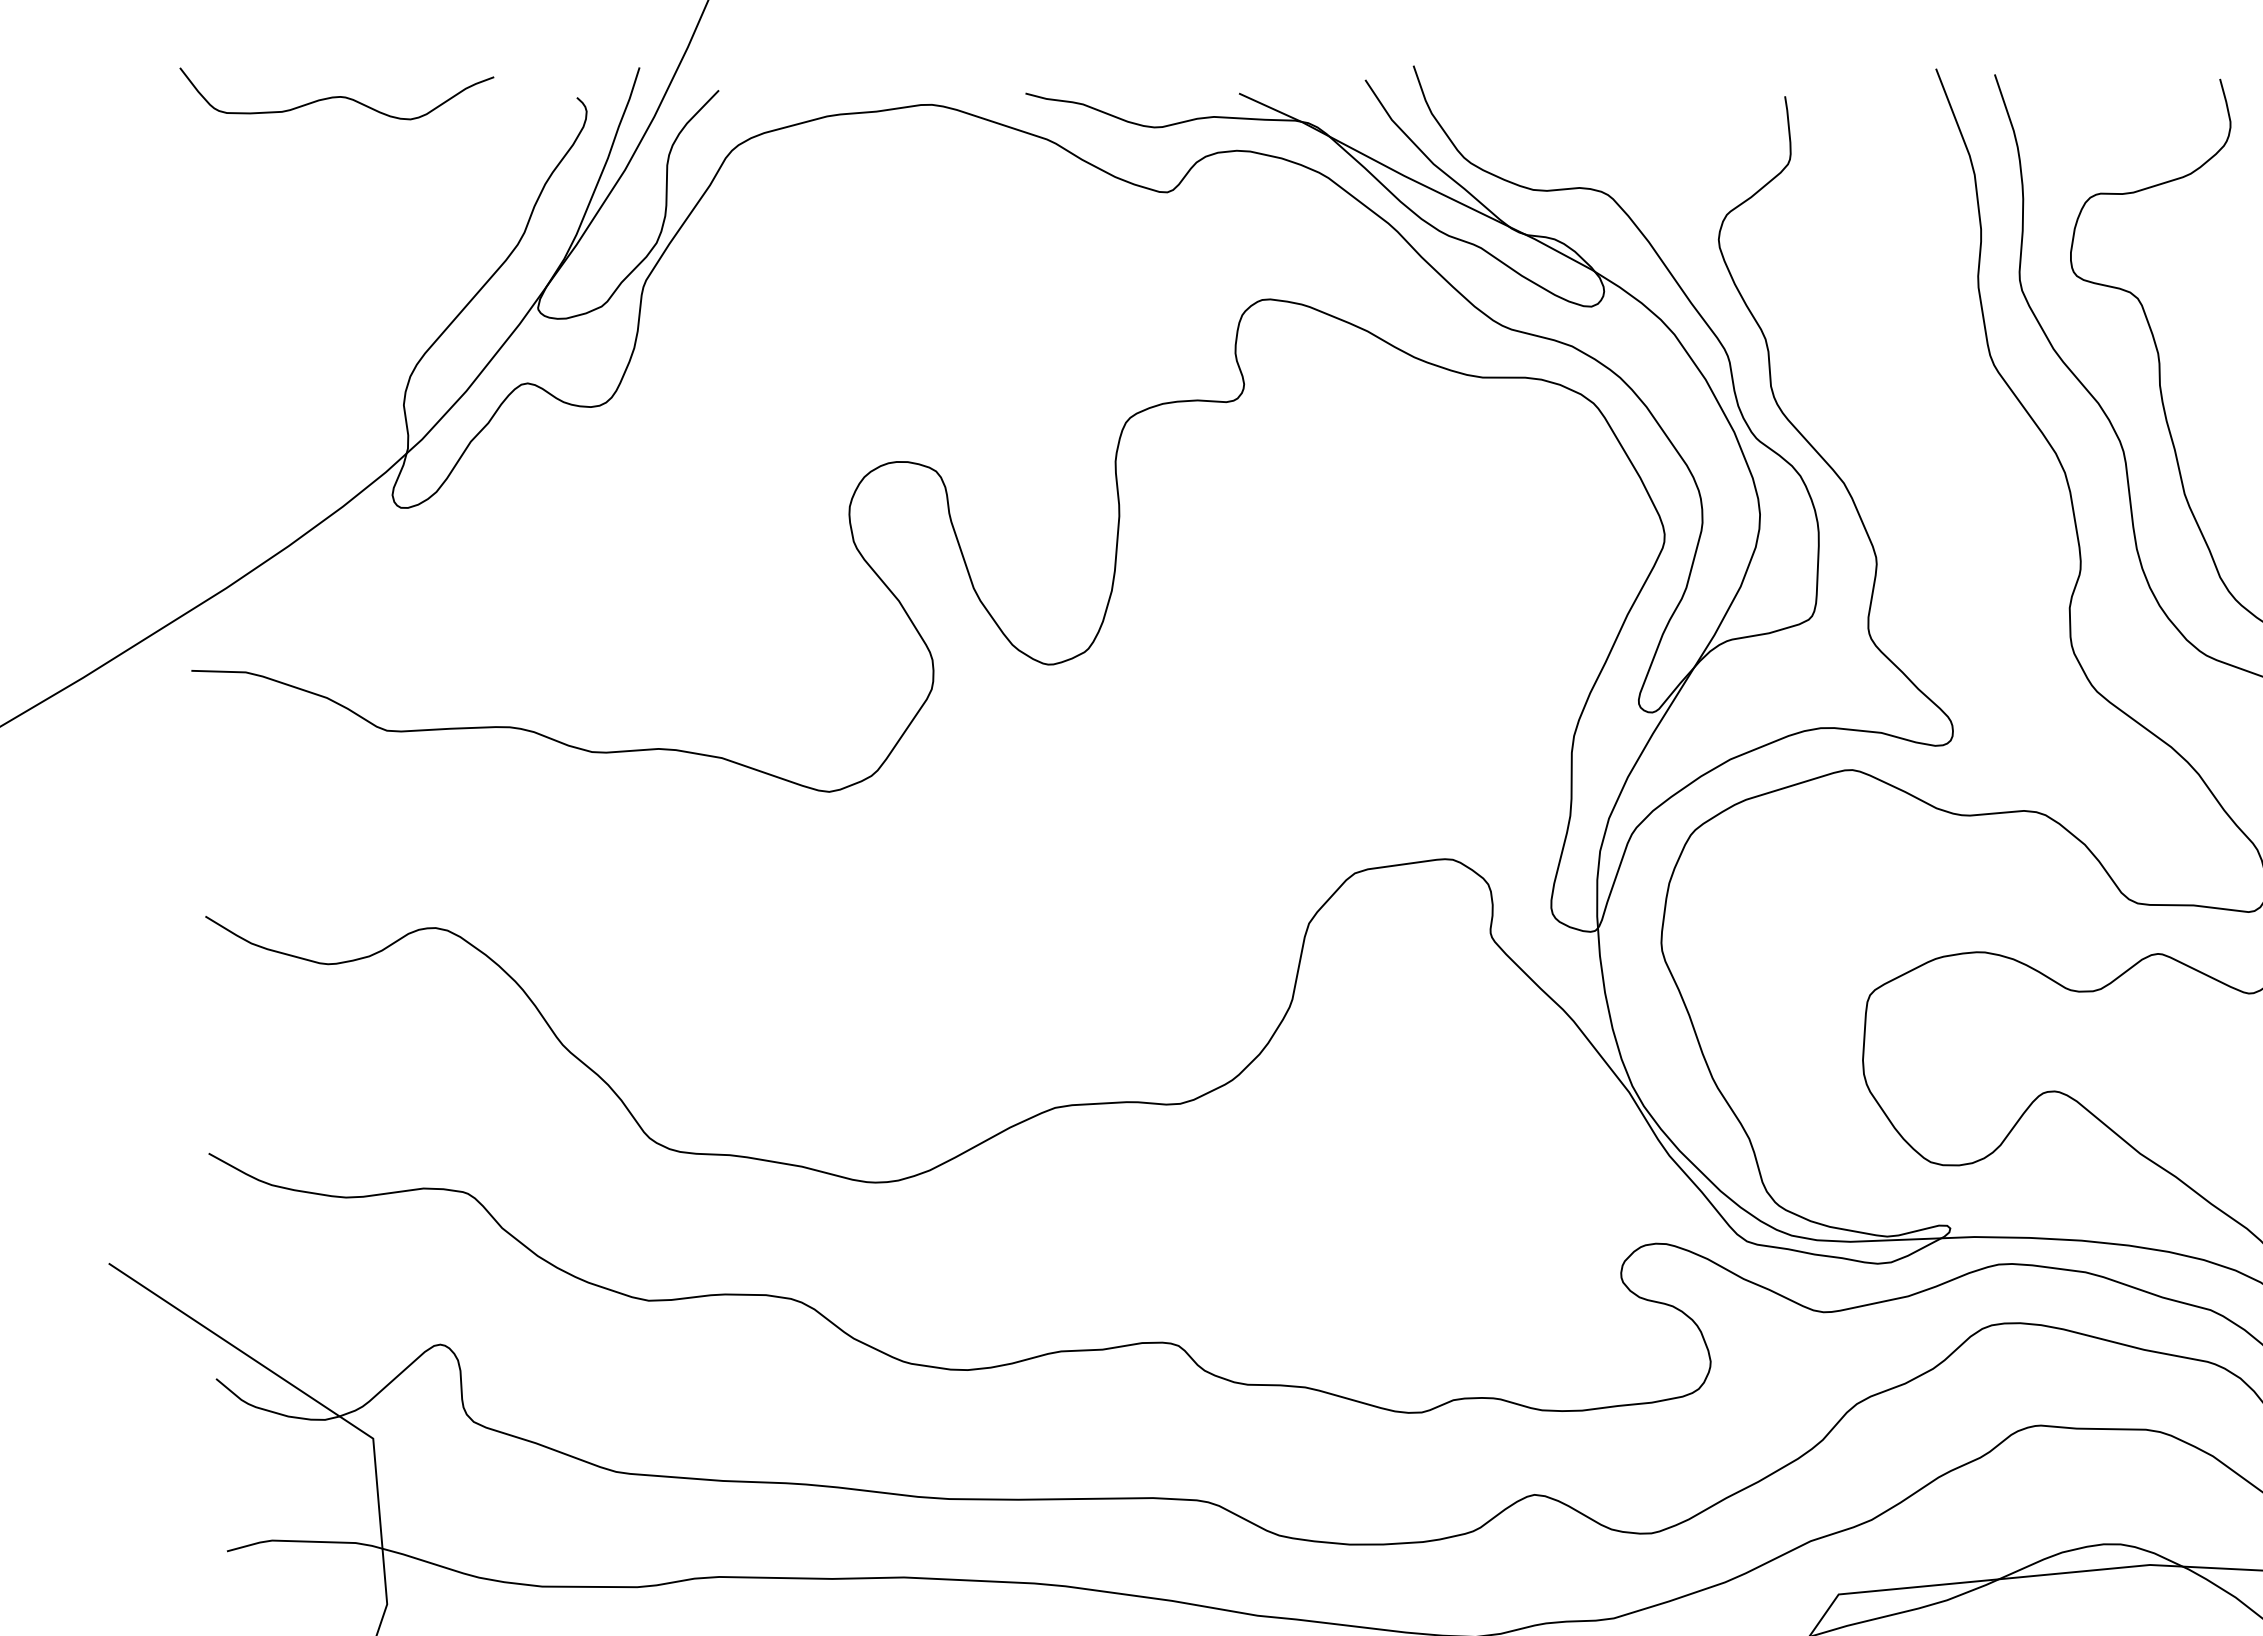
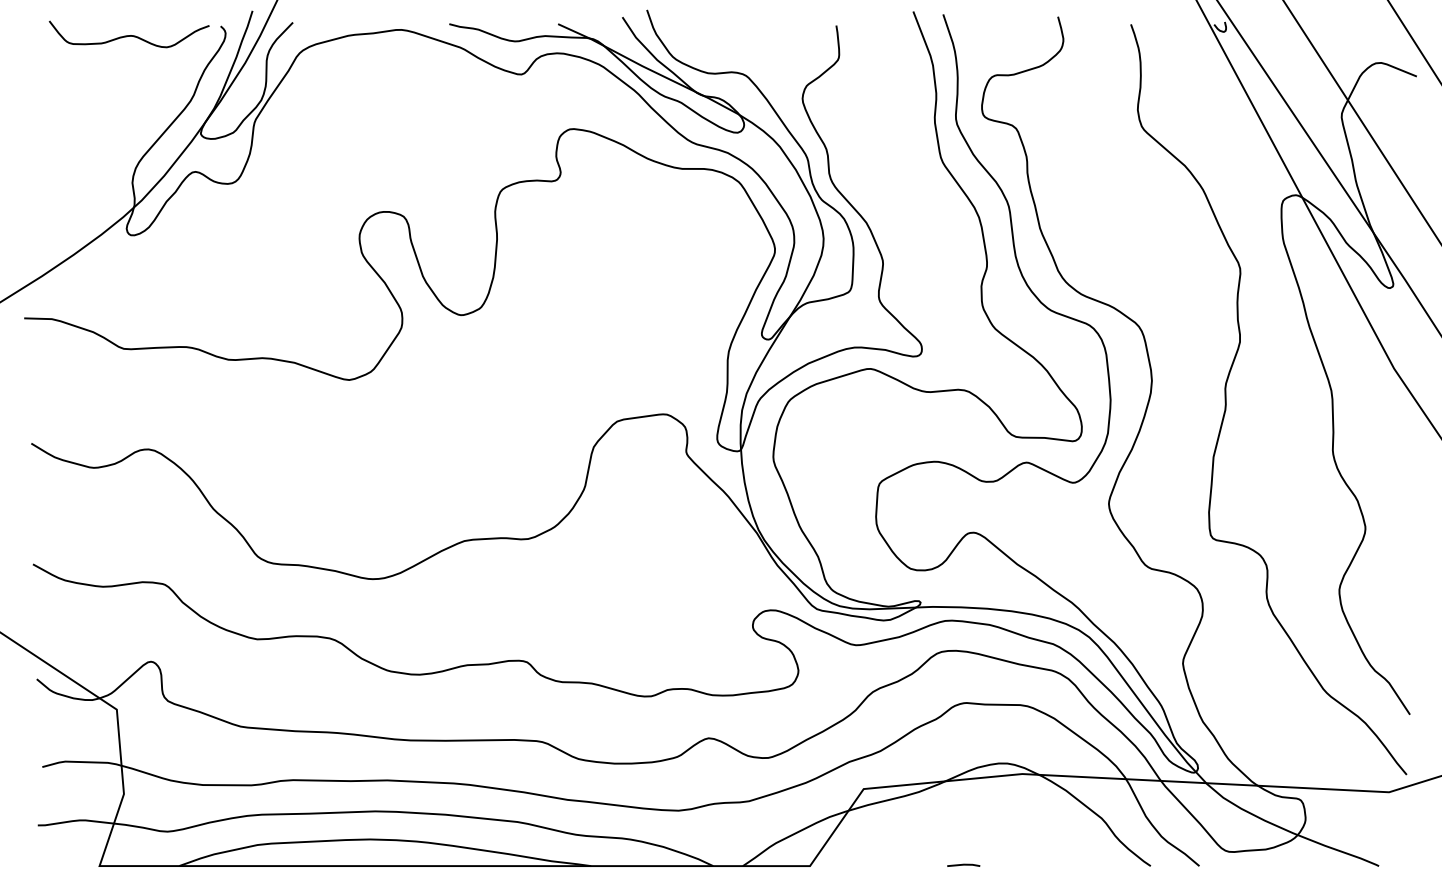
curve: (335, 96) -> (128, 35), moved

